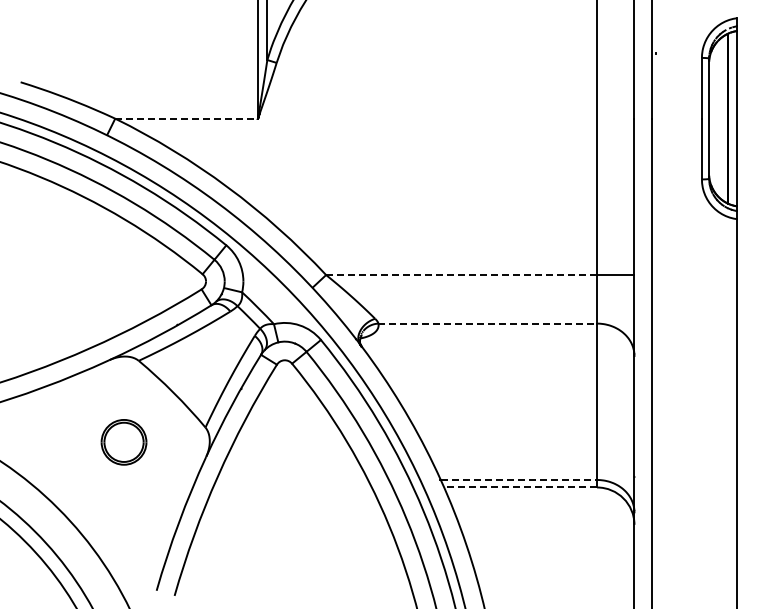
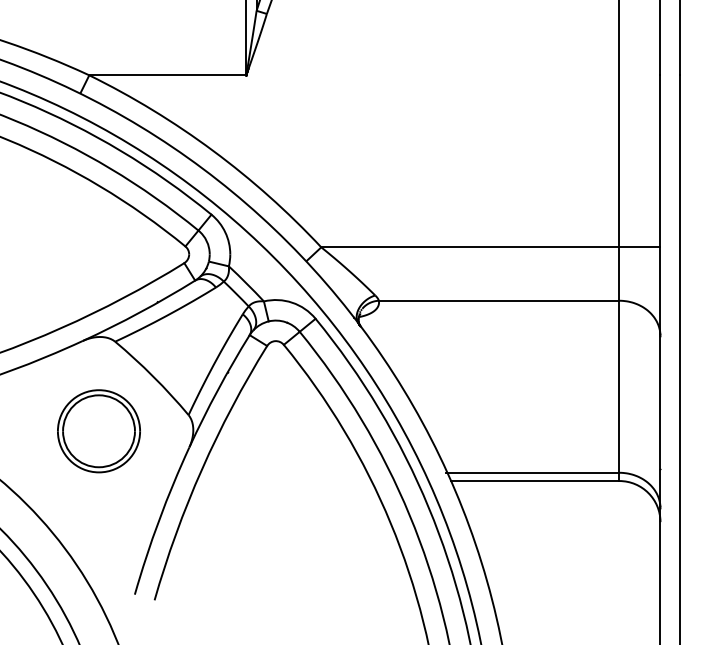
line: (187, 118) -> (168, 75), dashed -> solid
line: (462, 275) -> (471, 247), dashed -> solid
line: (488, 323) -> (499, 300), dashed -> solid
part: (123, 442) -> (98, 431), size x1.67
line: (519, 479) -> (534, 472), dashed -> solid
line: (520, 487) -> (535, 481), dashed -> solid

